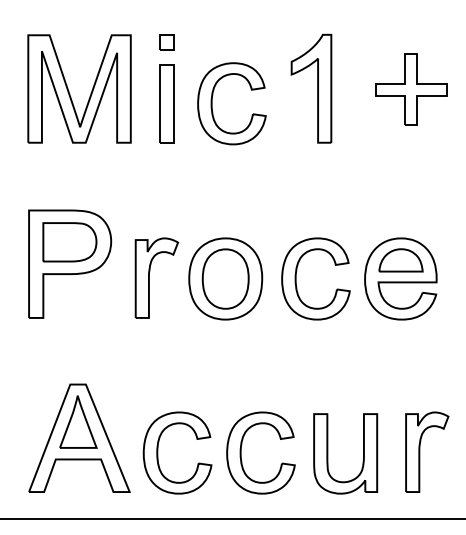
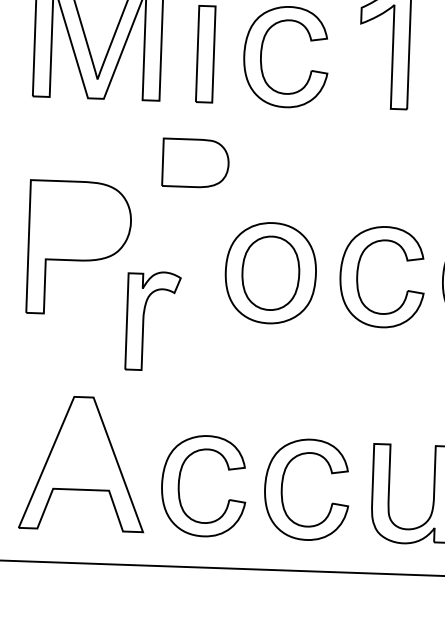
part: (69, 242) -> (195, 163), moved
part: (149, 277) -> (144, 320), moved
part: (78, 421) -> (82, 442), removed

